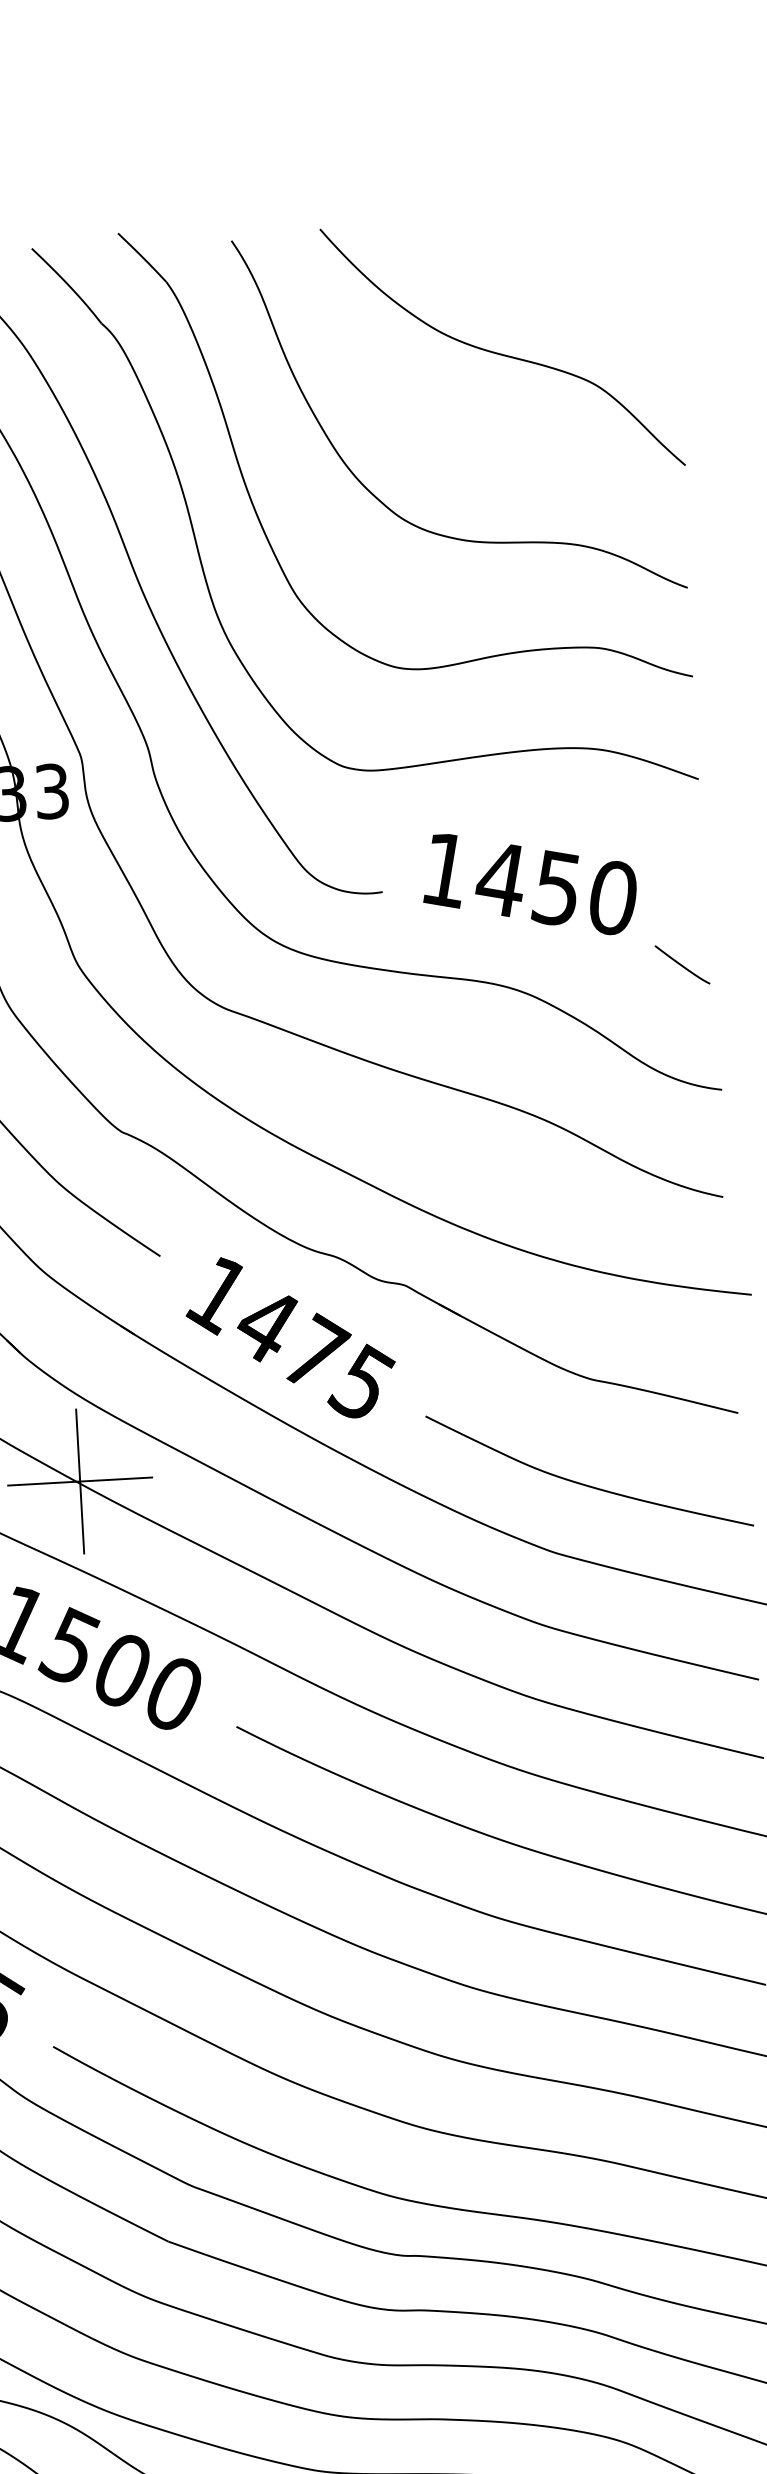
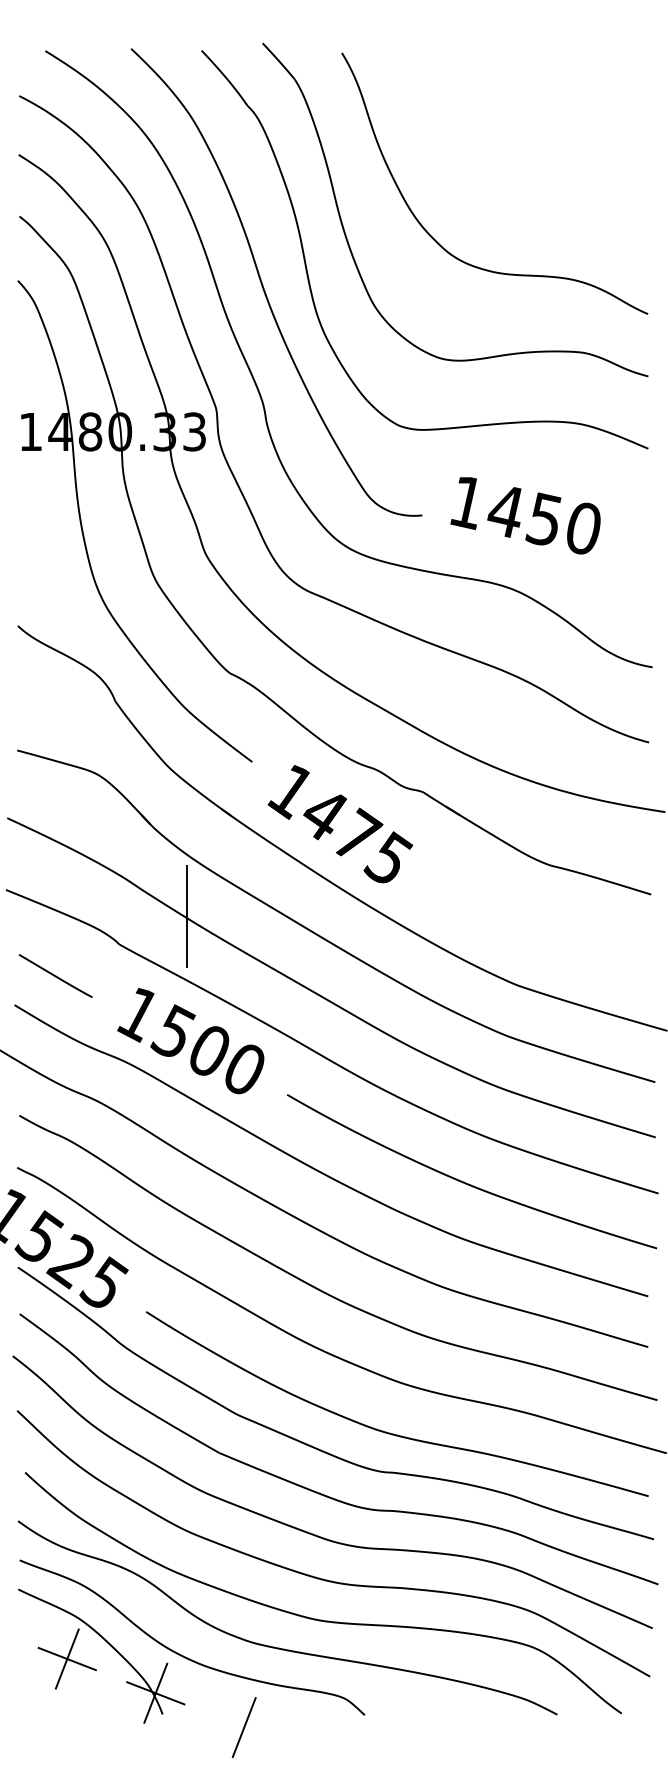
curve: (502, 353) -> (527, 142), removed
line: (682, 965) -> (629, 578), removed
line: (79, 1481) -> (186, 916), removed
curve: (584, 1482) -> (540, 937), removed

